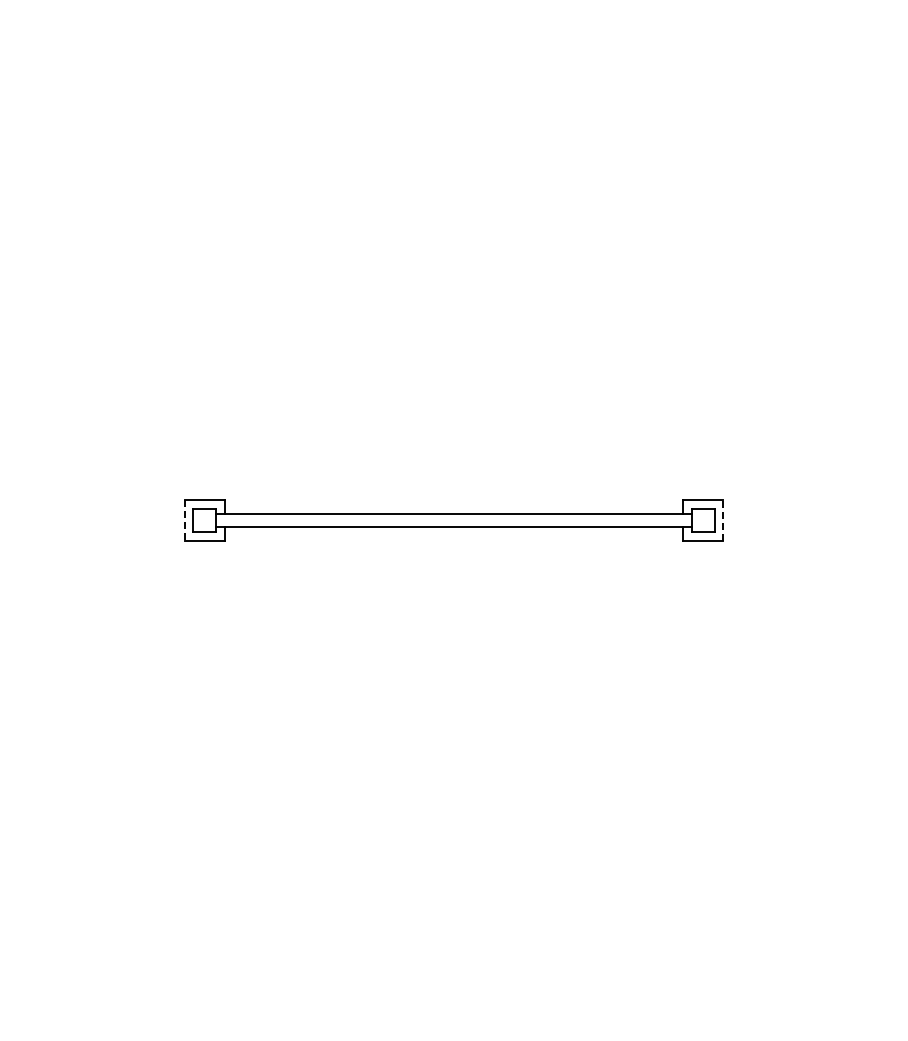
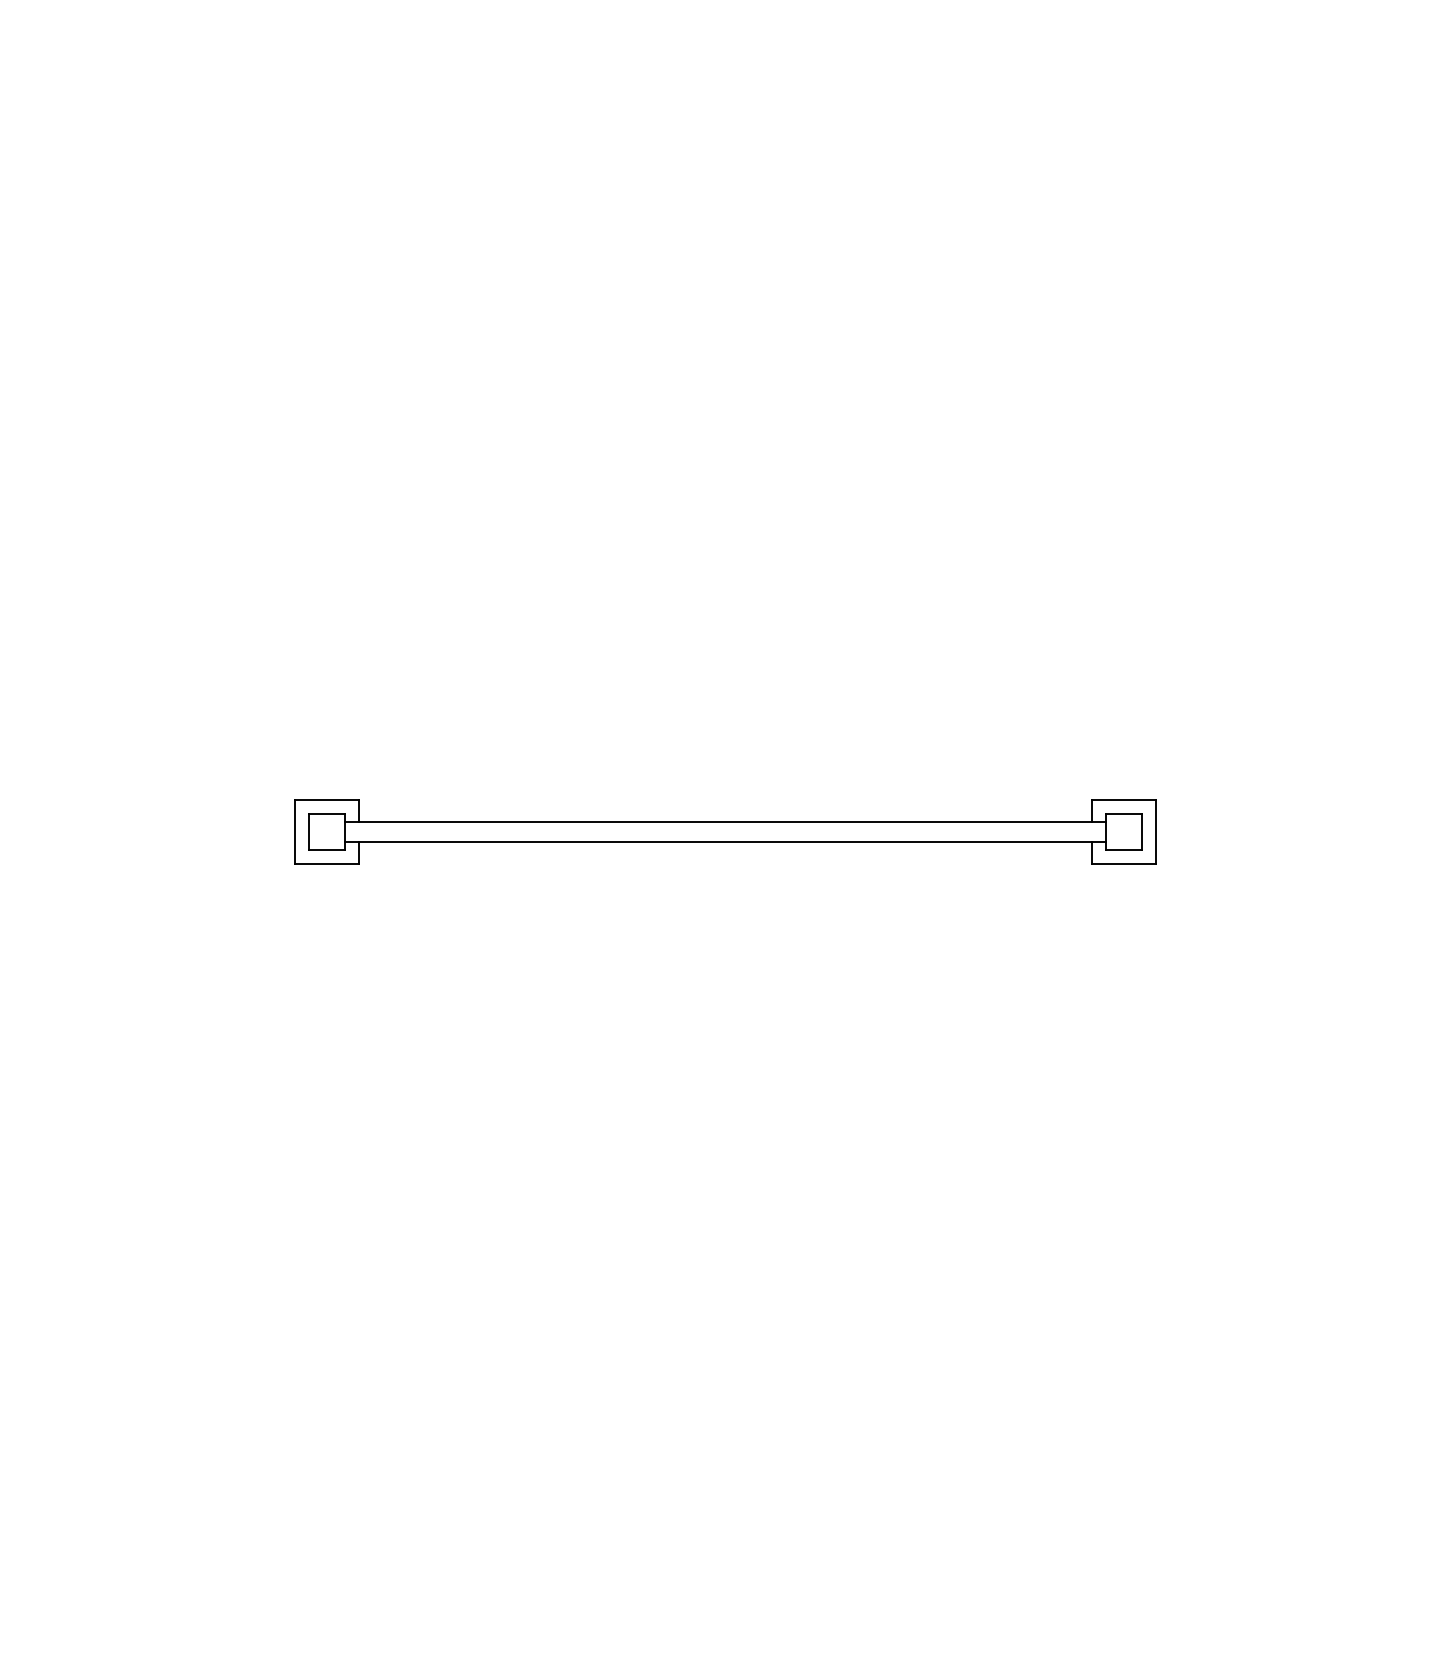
line: (184, 520) -> (294, 832), dashed -> solid
line: (723, 520) -> (1156, 832), dashed -> solid

